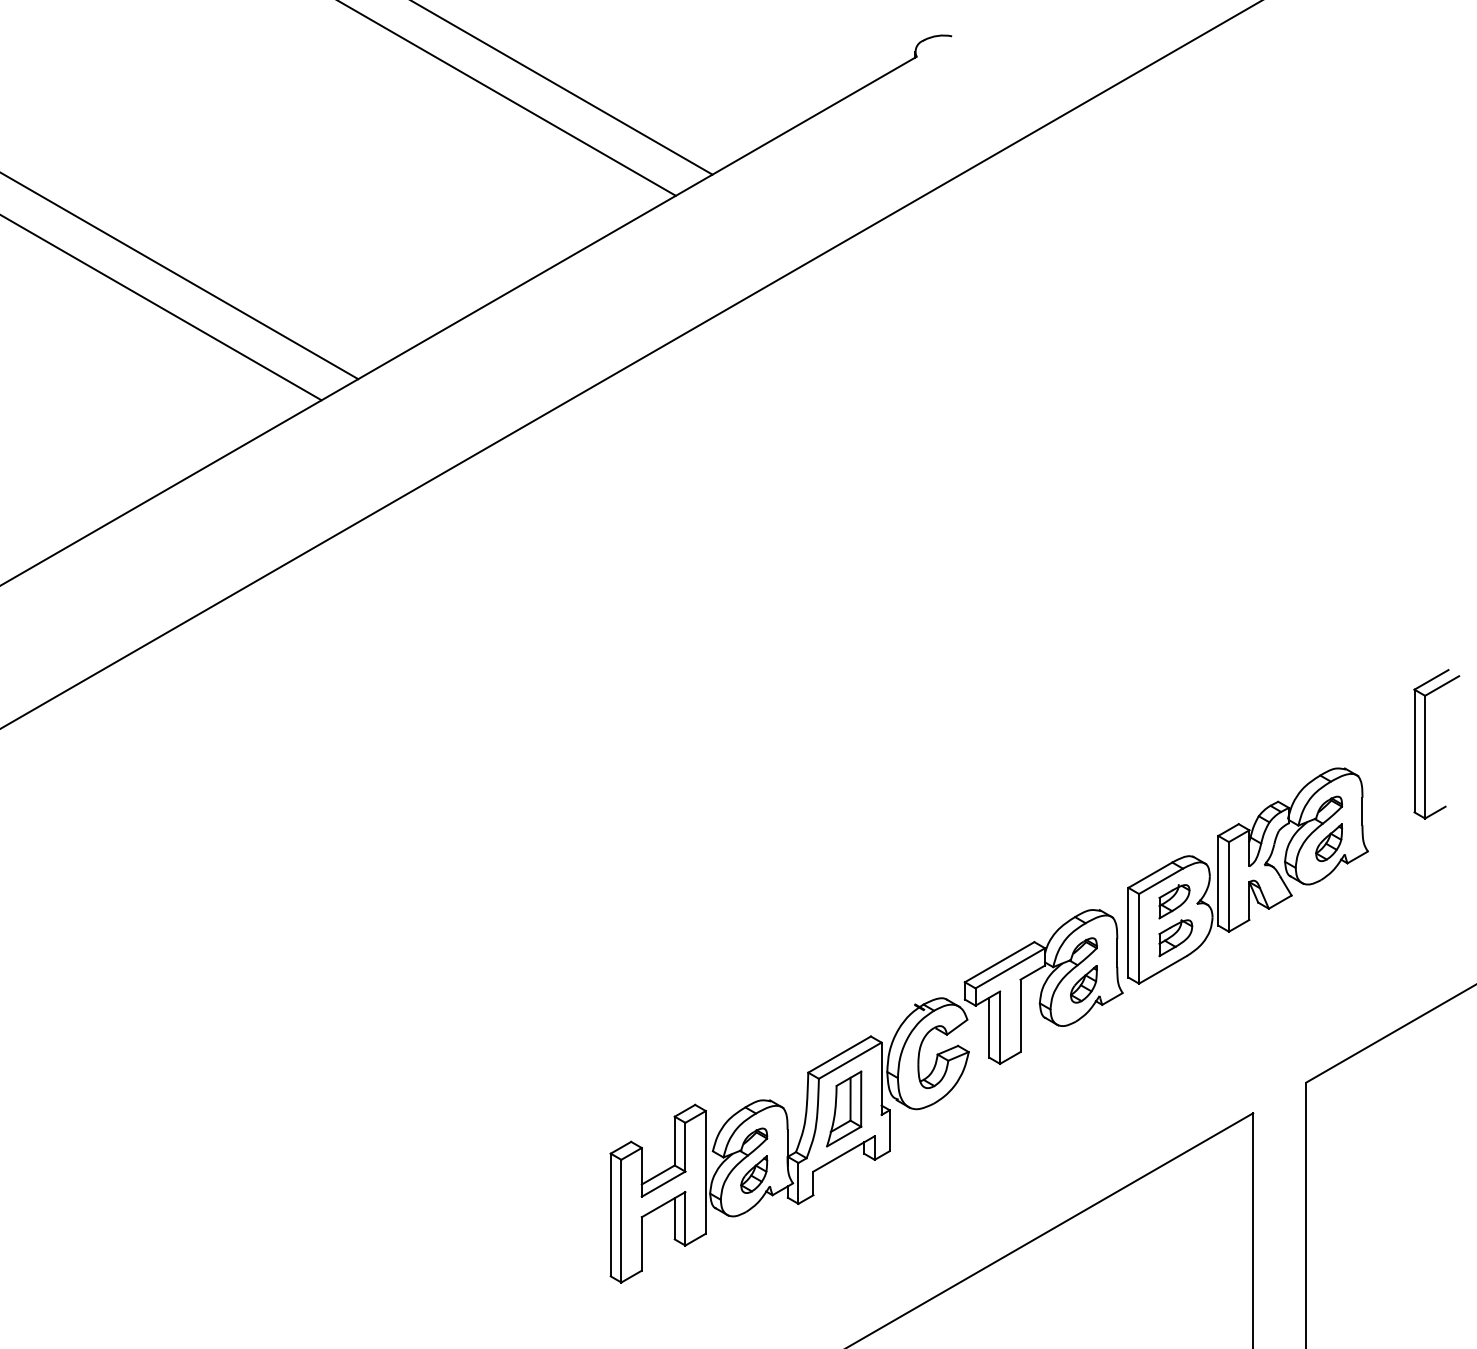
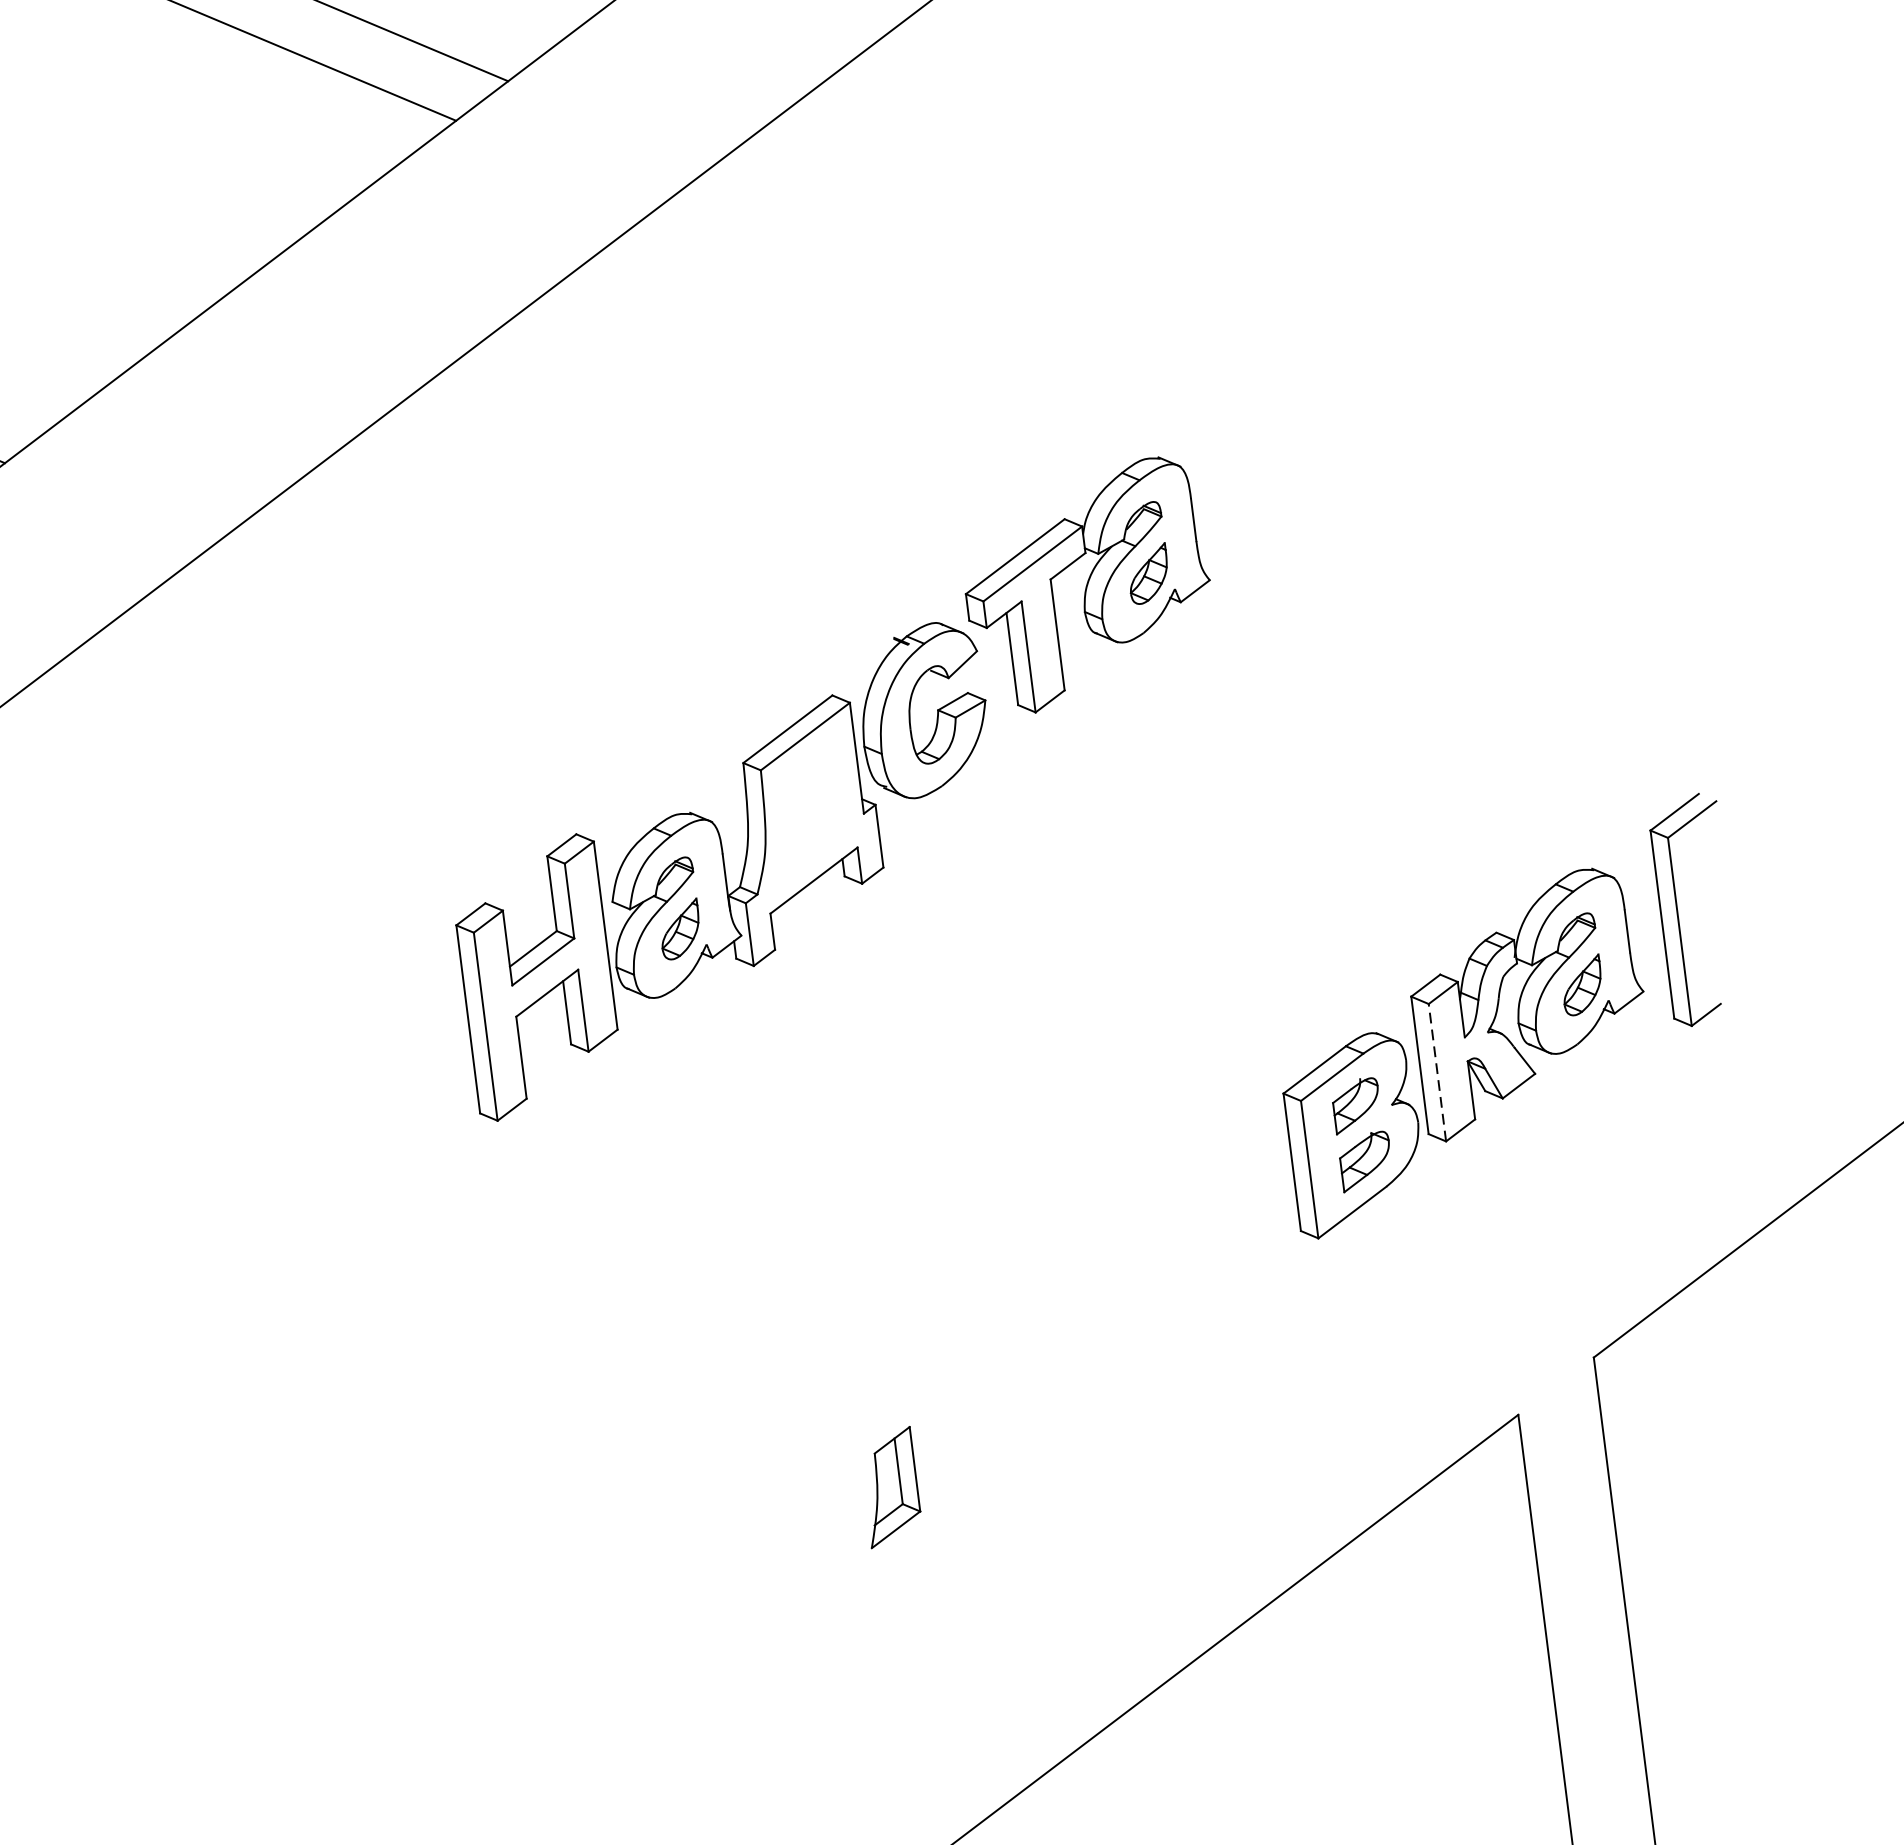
part: (1425, 744) -> (1677, 912), moved
line: (1228, 886) -> (1436, 1072), solid -> dashed
part: (866, 1096) -> (837, 788), moved

